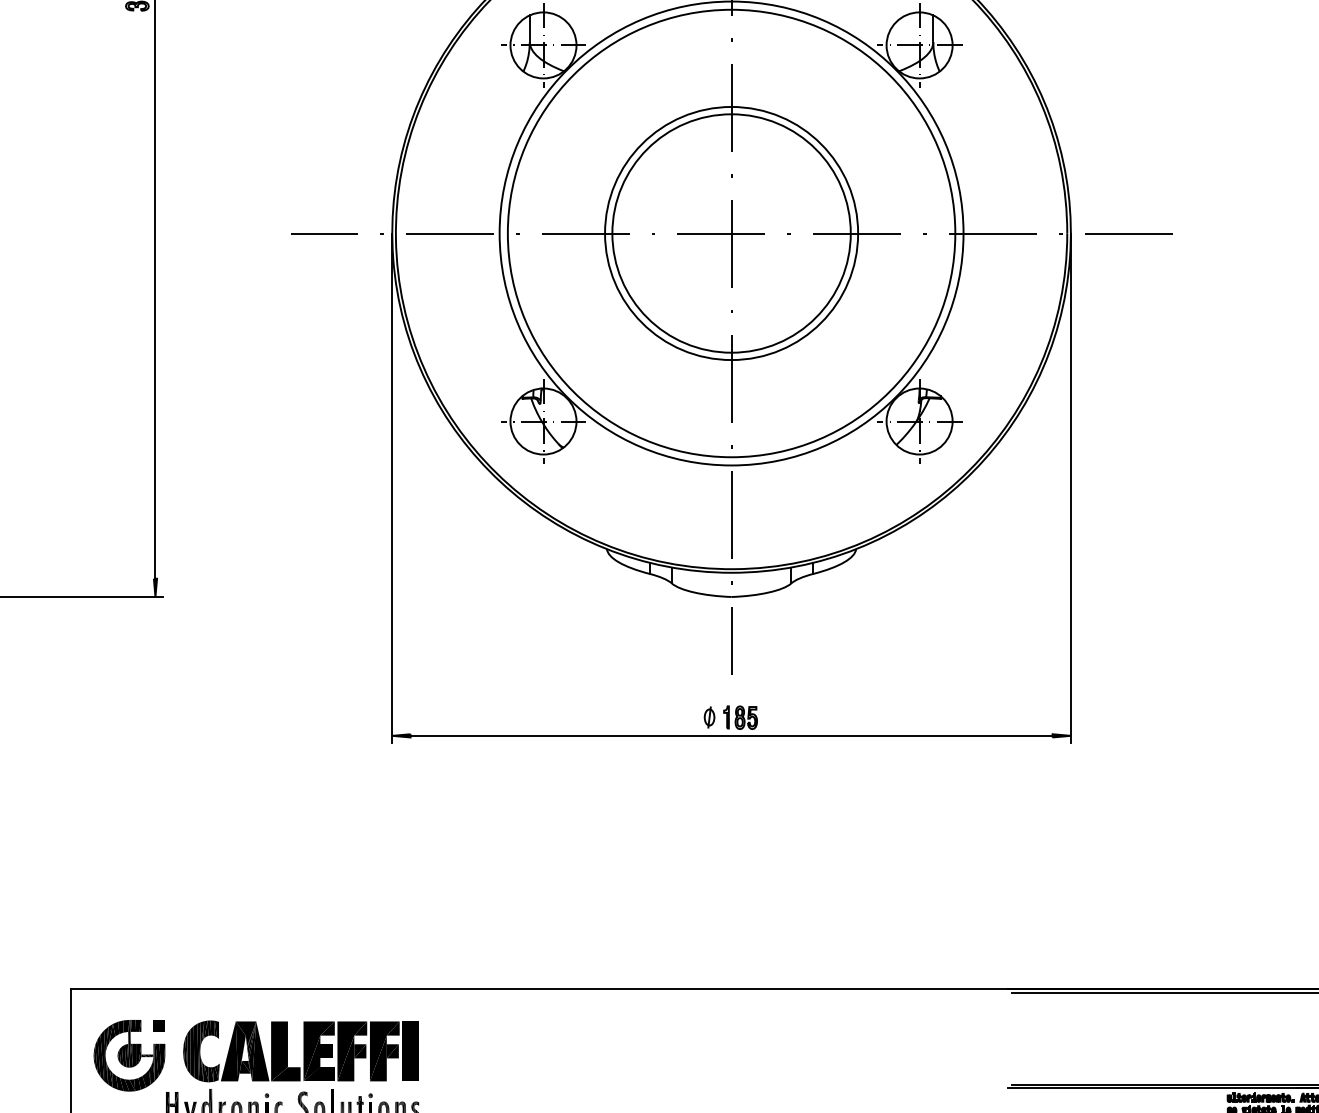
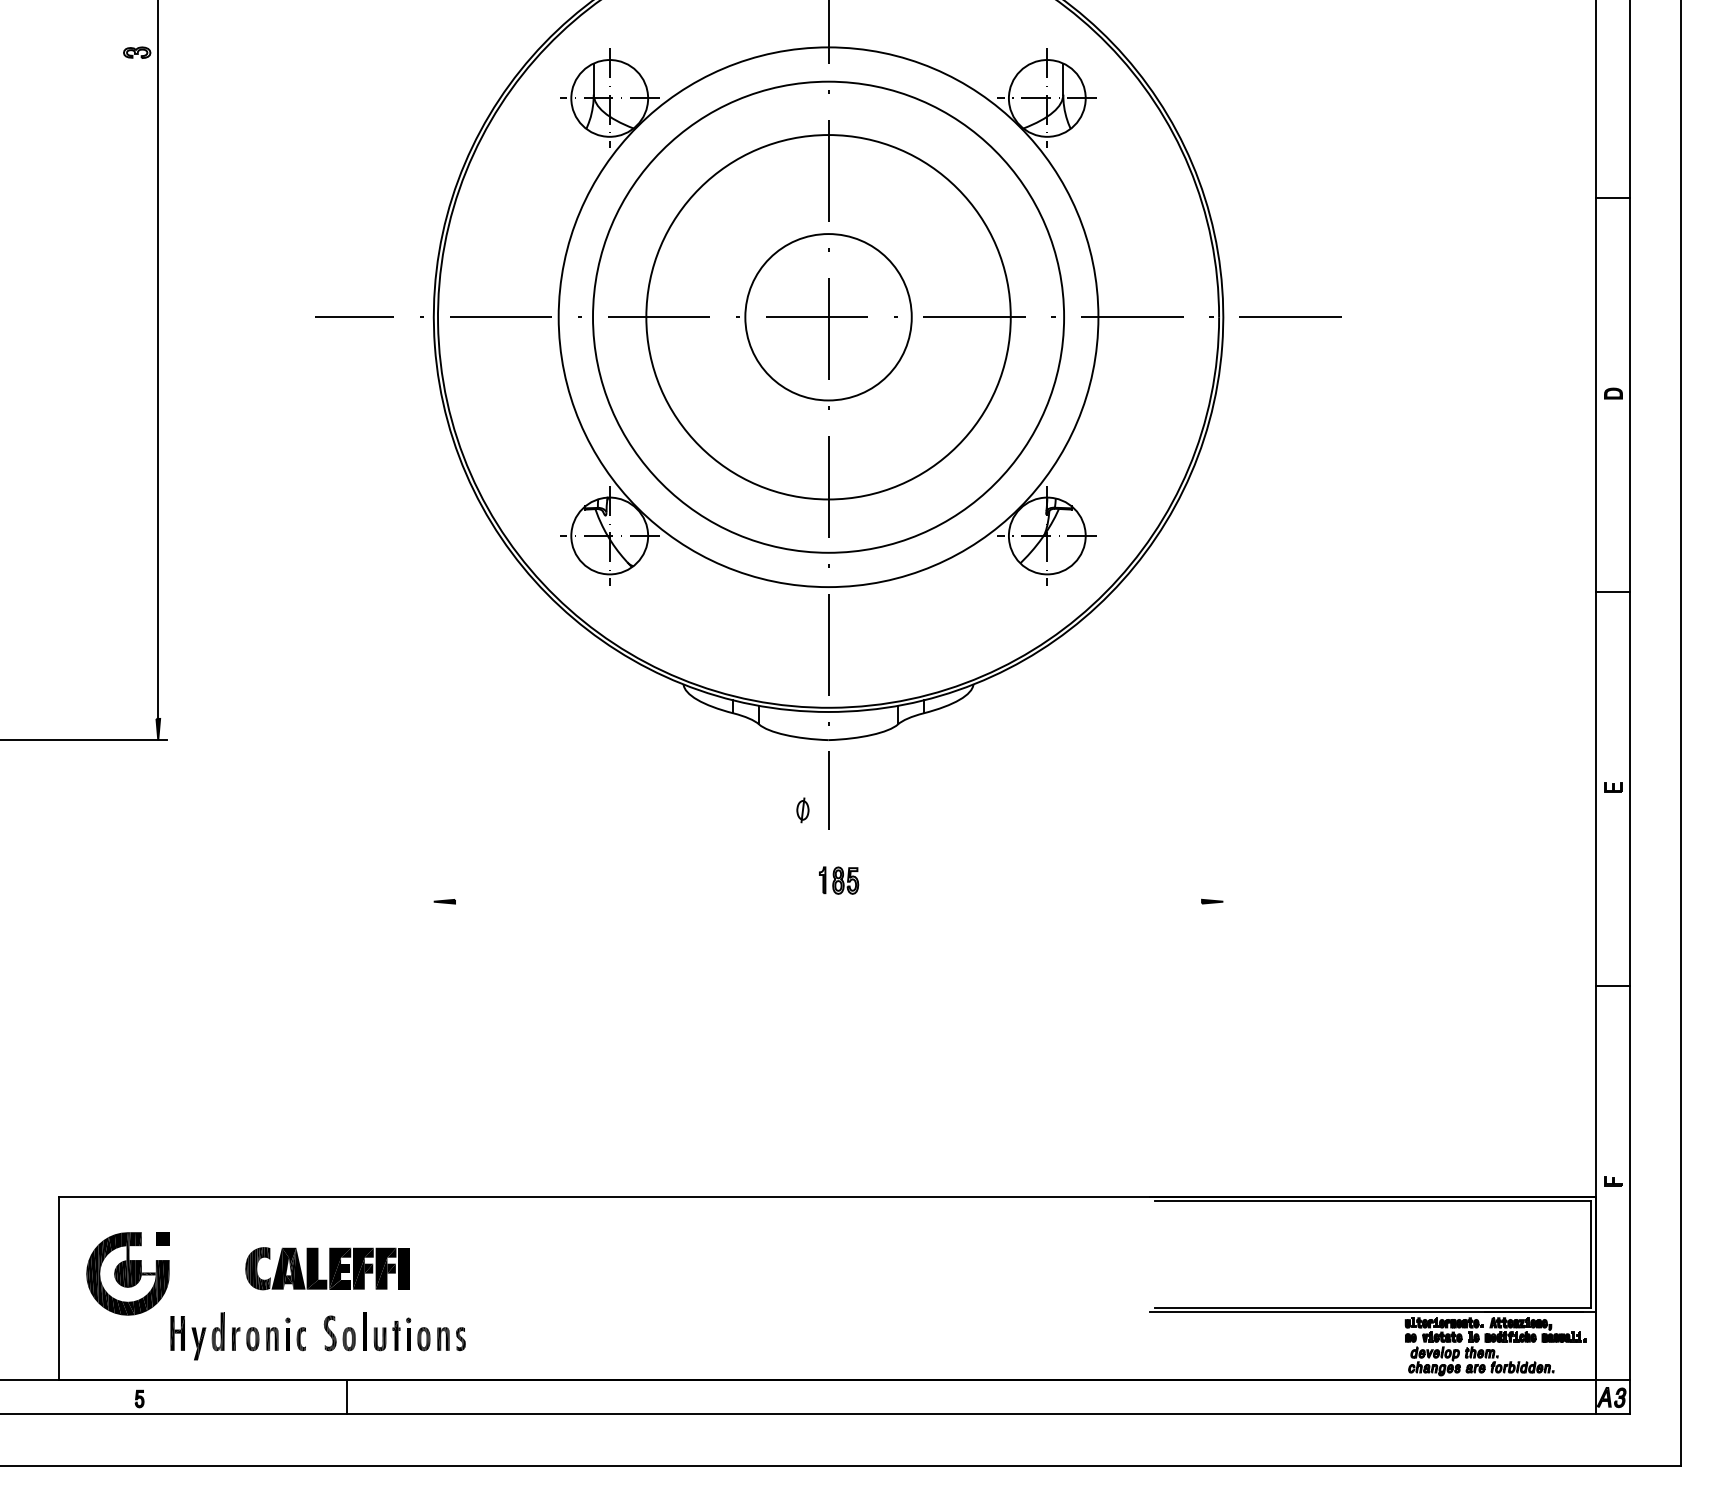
circle: (731, 232) -> (828, 316), size x0.6
circle: (731, 232) -> (828, 316), size x0.7
circle: (731, 233) -> (828, 317), size x1.6
line: (392, 488) -> (433, 613), removed
line: (1071, 488) -> (1223, 613), removed
part: (709, 717) -> (802, 810), moved
line: (731, 735) -> (828, 901), removed
part: (300, 1051) -> (327, 1268), size x0.6

